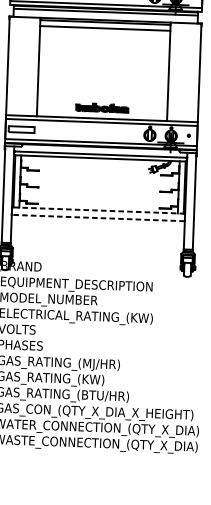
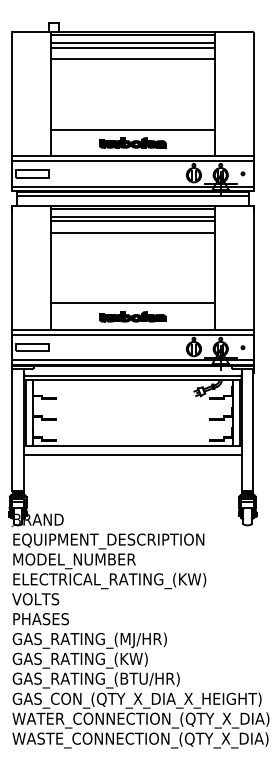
line: (104, 32) -> (132, 221), added
line: (104, 41) -> (132, 233), added
line: (102, 97) -> (132, 303), added
line: (98, 210) -> (132, 446), dashed -> solid
line: (98, 218) -> (132, 455), dashed -> solid

